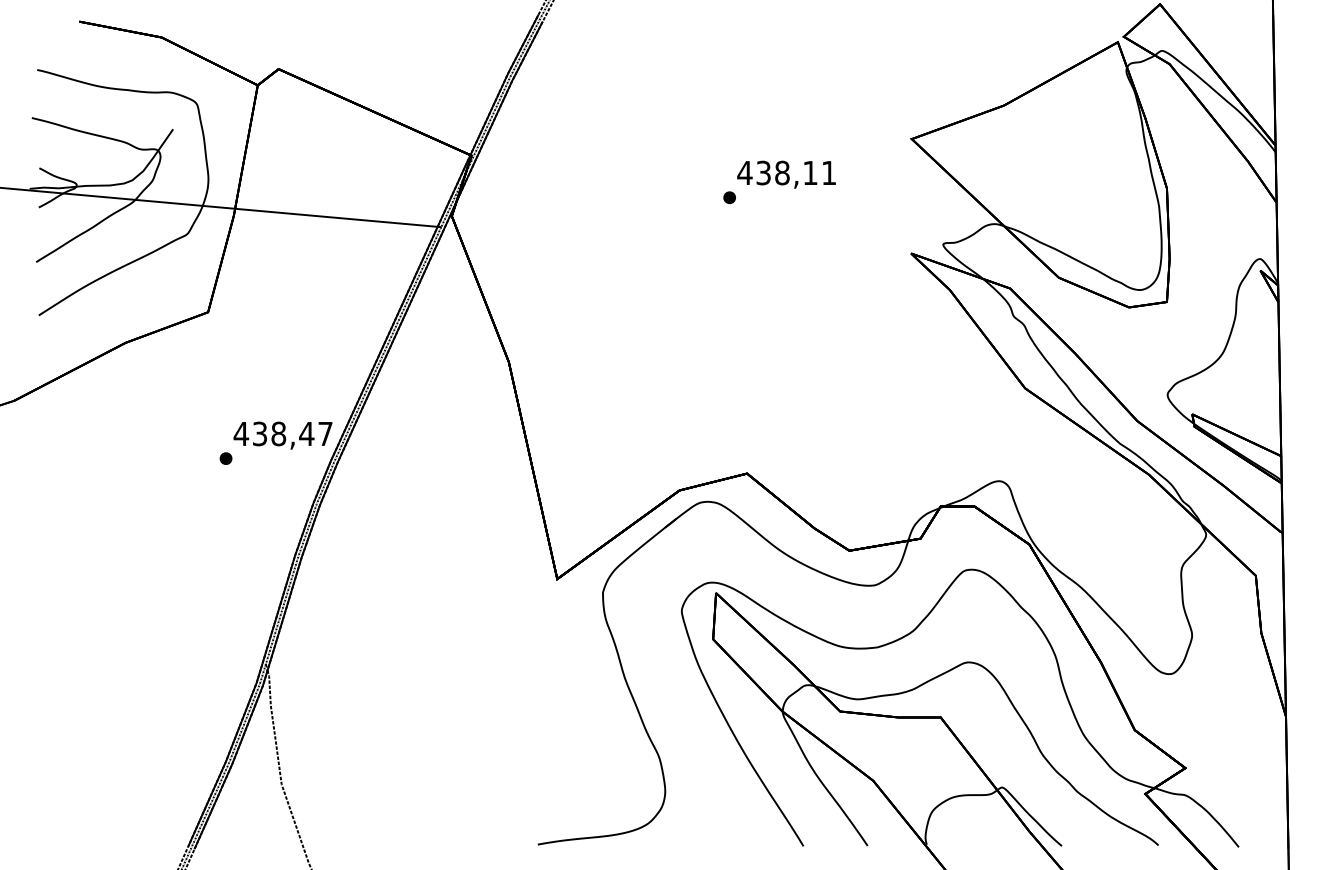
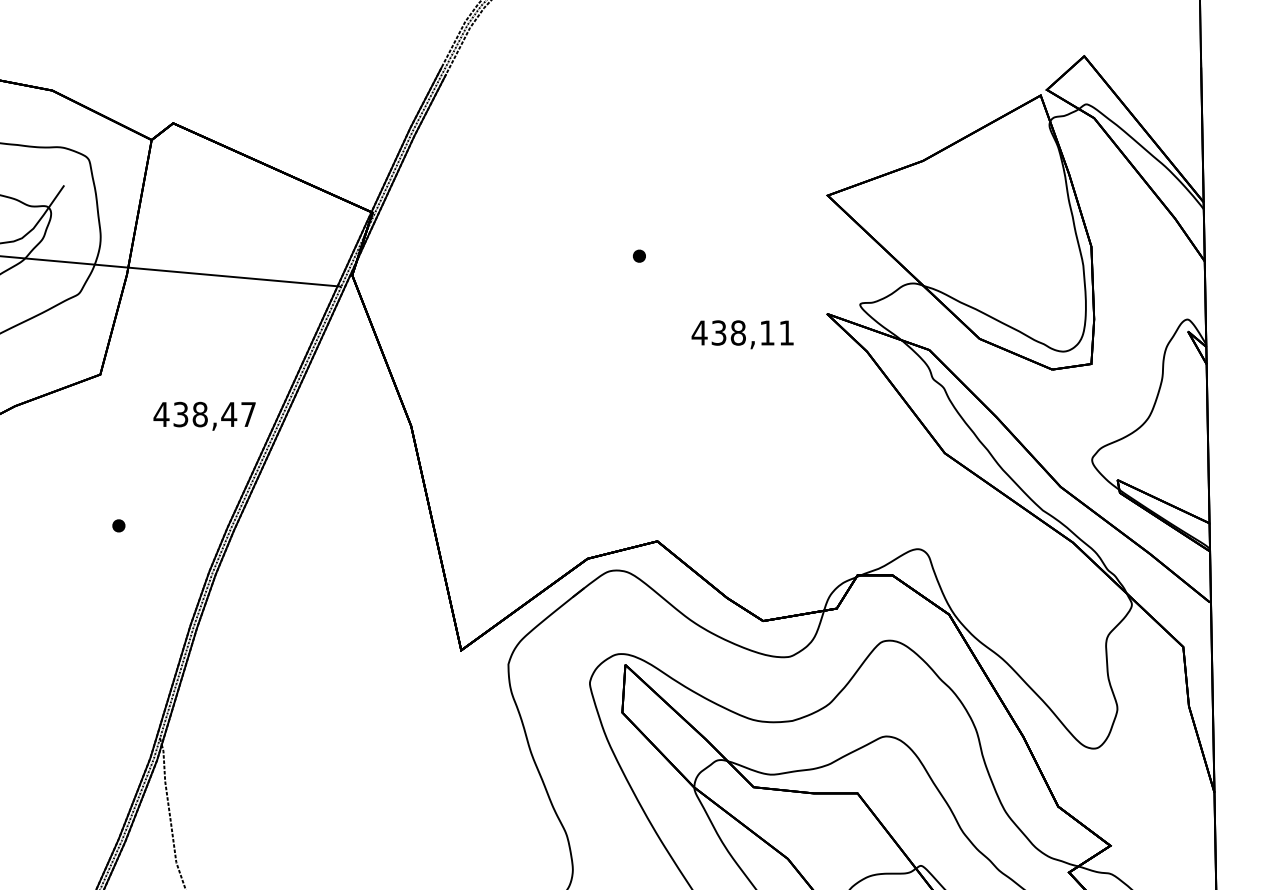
text: (786, 174) -> (742, 334), moved
text: (282, 435) -> (204, 416), moved

